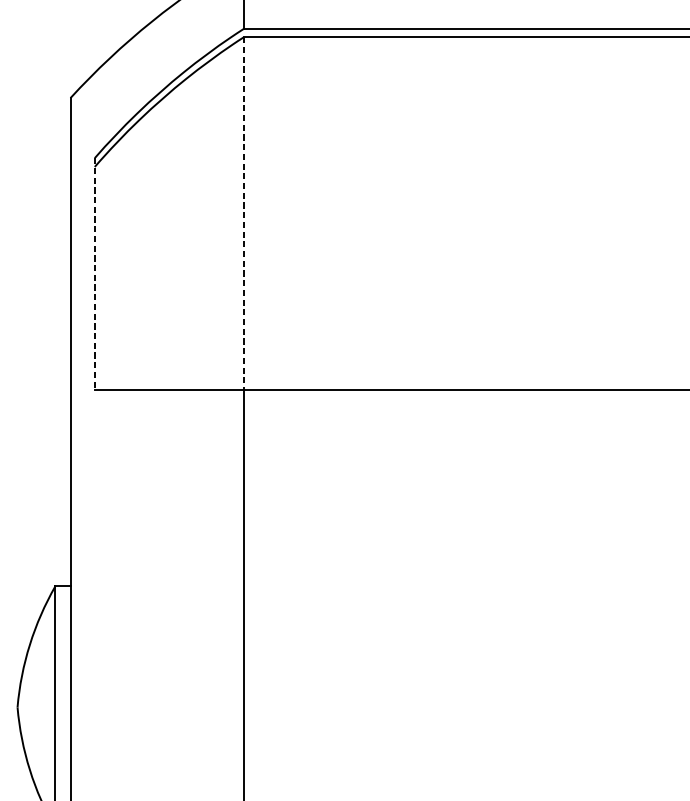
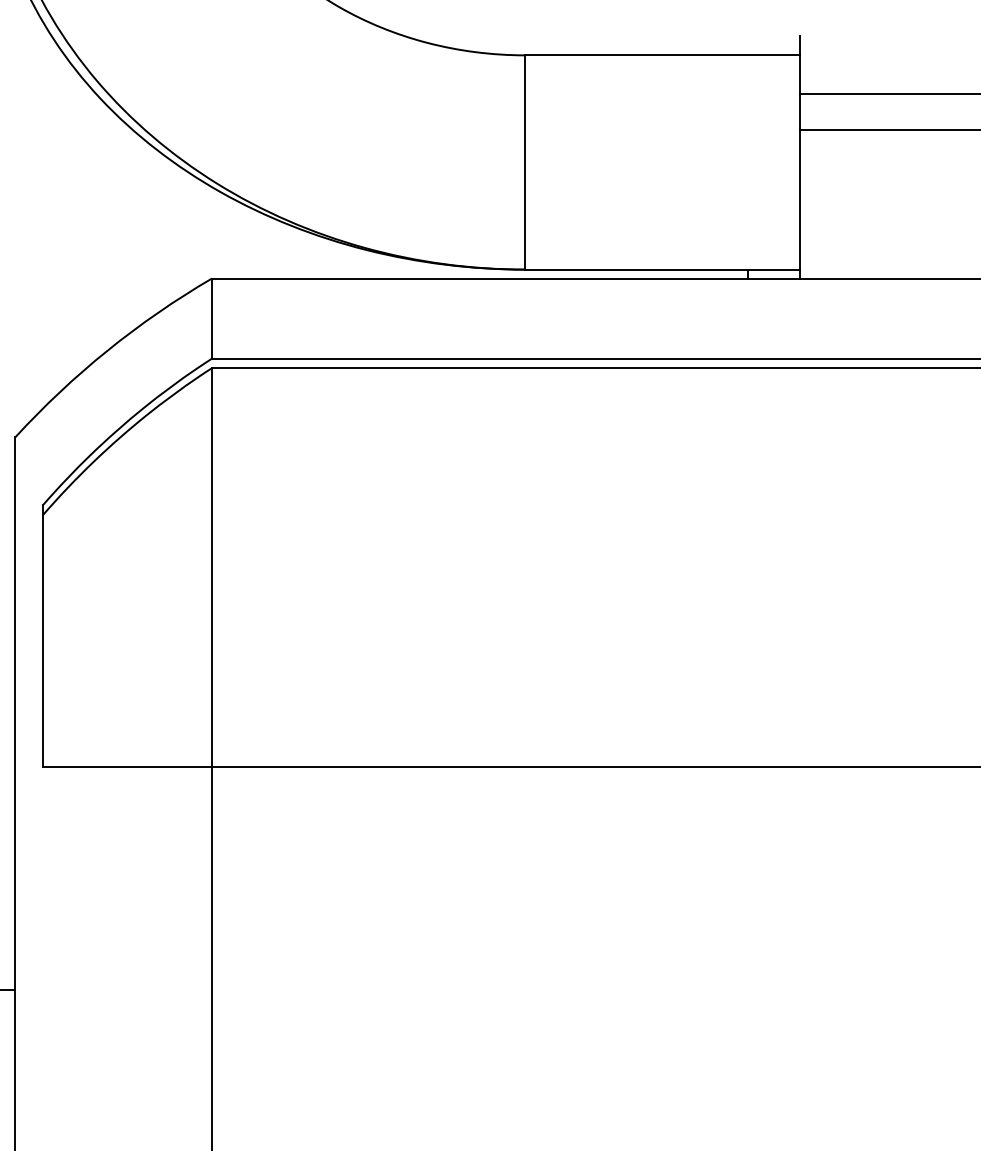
line: (243, 213) -> (211, 568), dashed -> solid
line: (94, 274) -> (42, 636), dashed -> solid

